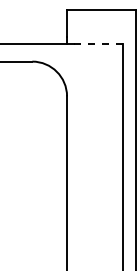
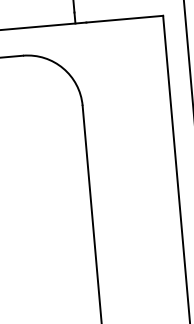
line: (97, 44) -> (123, 19), dashed -> solid

